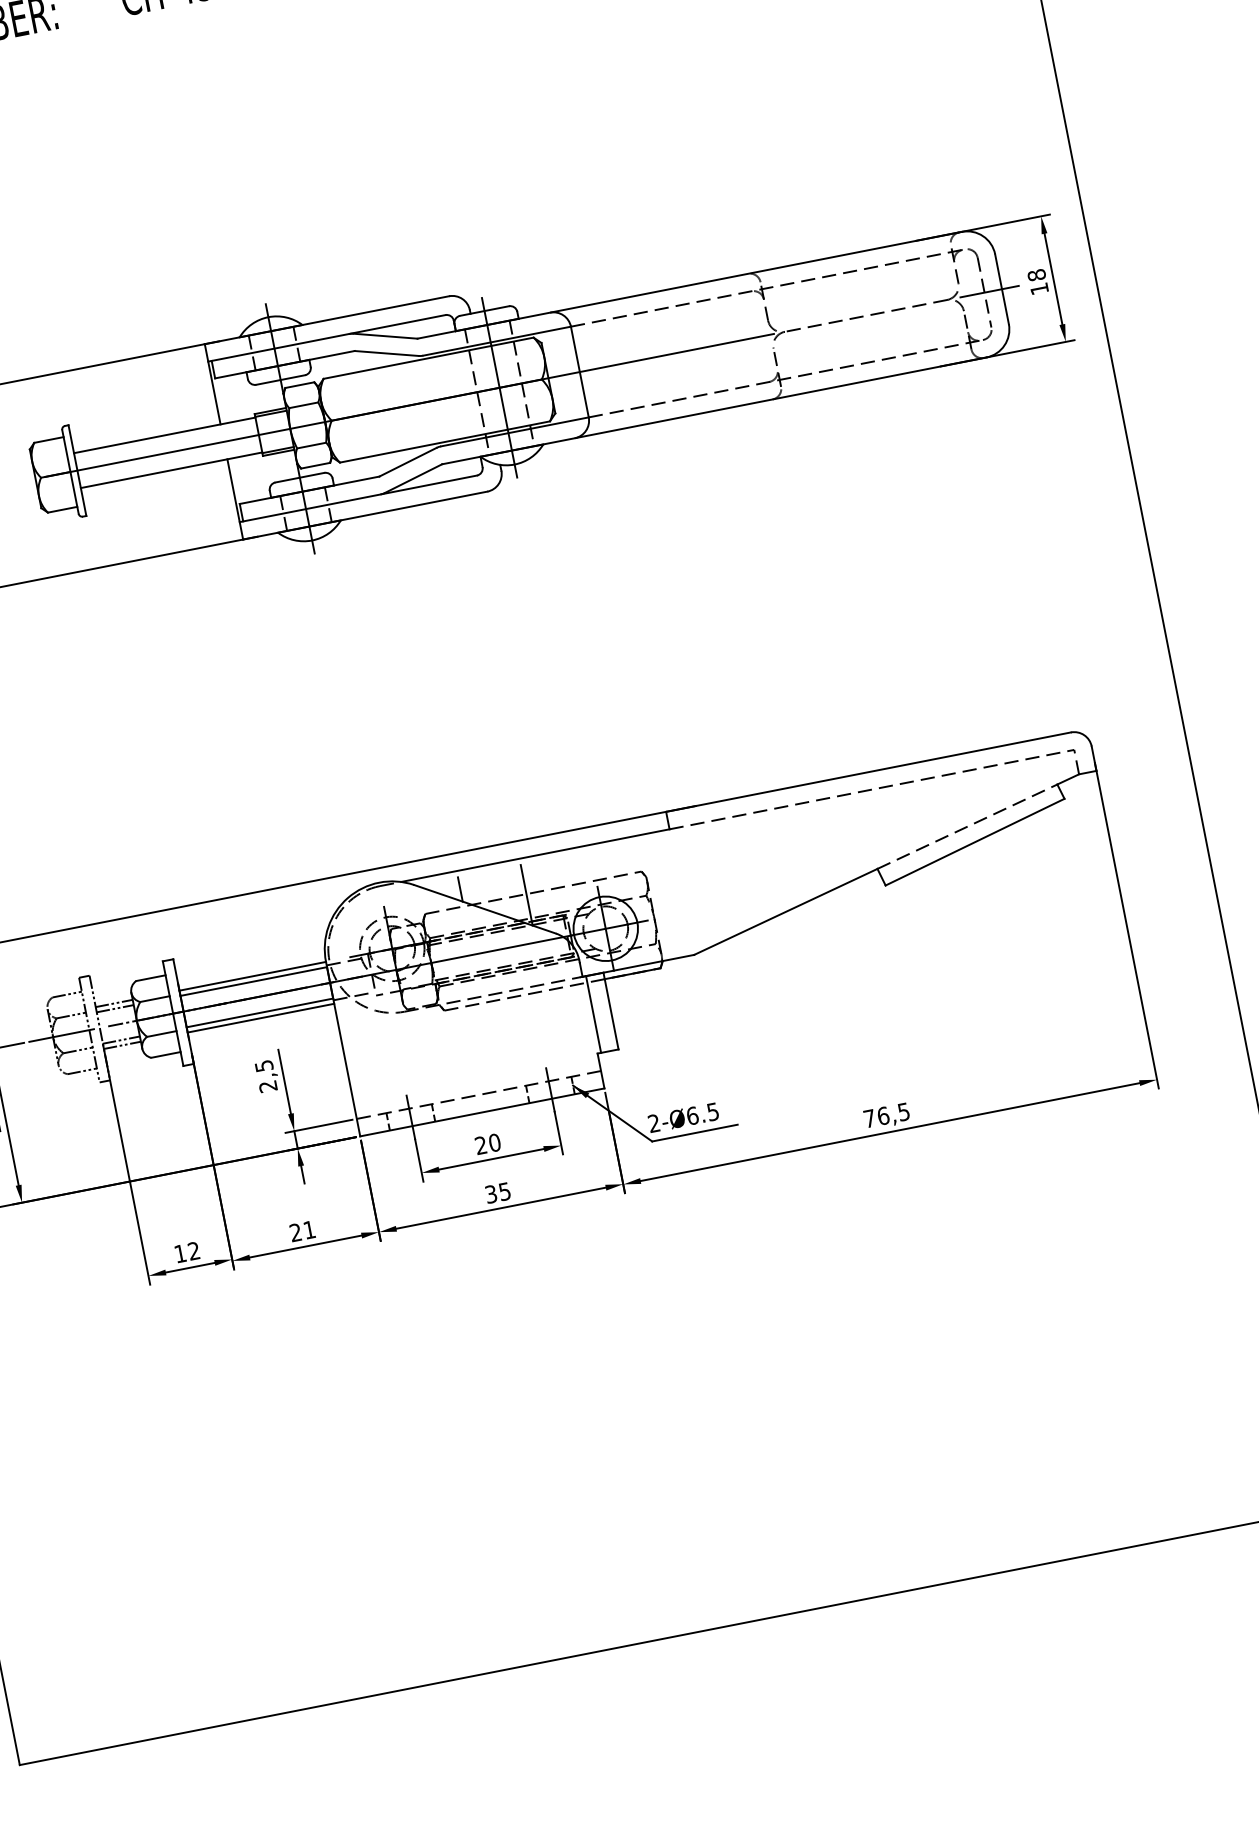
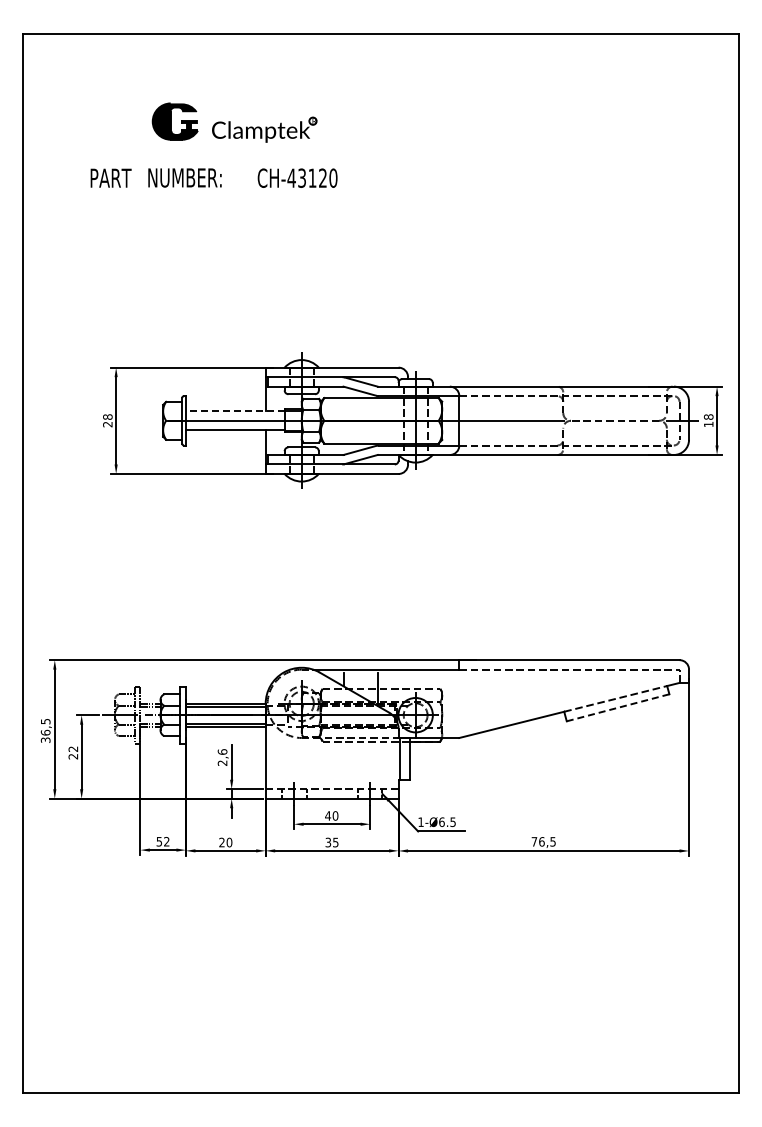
line: (163, 435) -> (234, 411), solid -> dashed
line: (975, 841) -> (618, 707), solid -> dashed
text: (263, 1065) -> (222, 751), 2,5 -> 2,6
text: (652, 1122) -> (420, 821), 2-Ø6.5 -> 1-Ø6.5
text: (481, 1144) -> (328, 815), 20 -> 40
text: (309, 1229) -> (229, 842), 21 -> 20
text: (180, 1253) -> (159, 841), 12 -> 52

